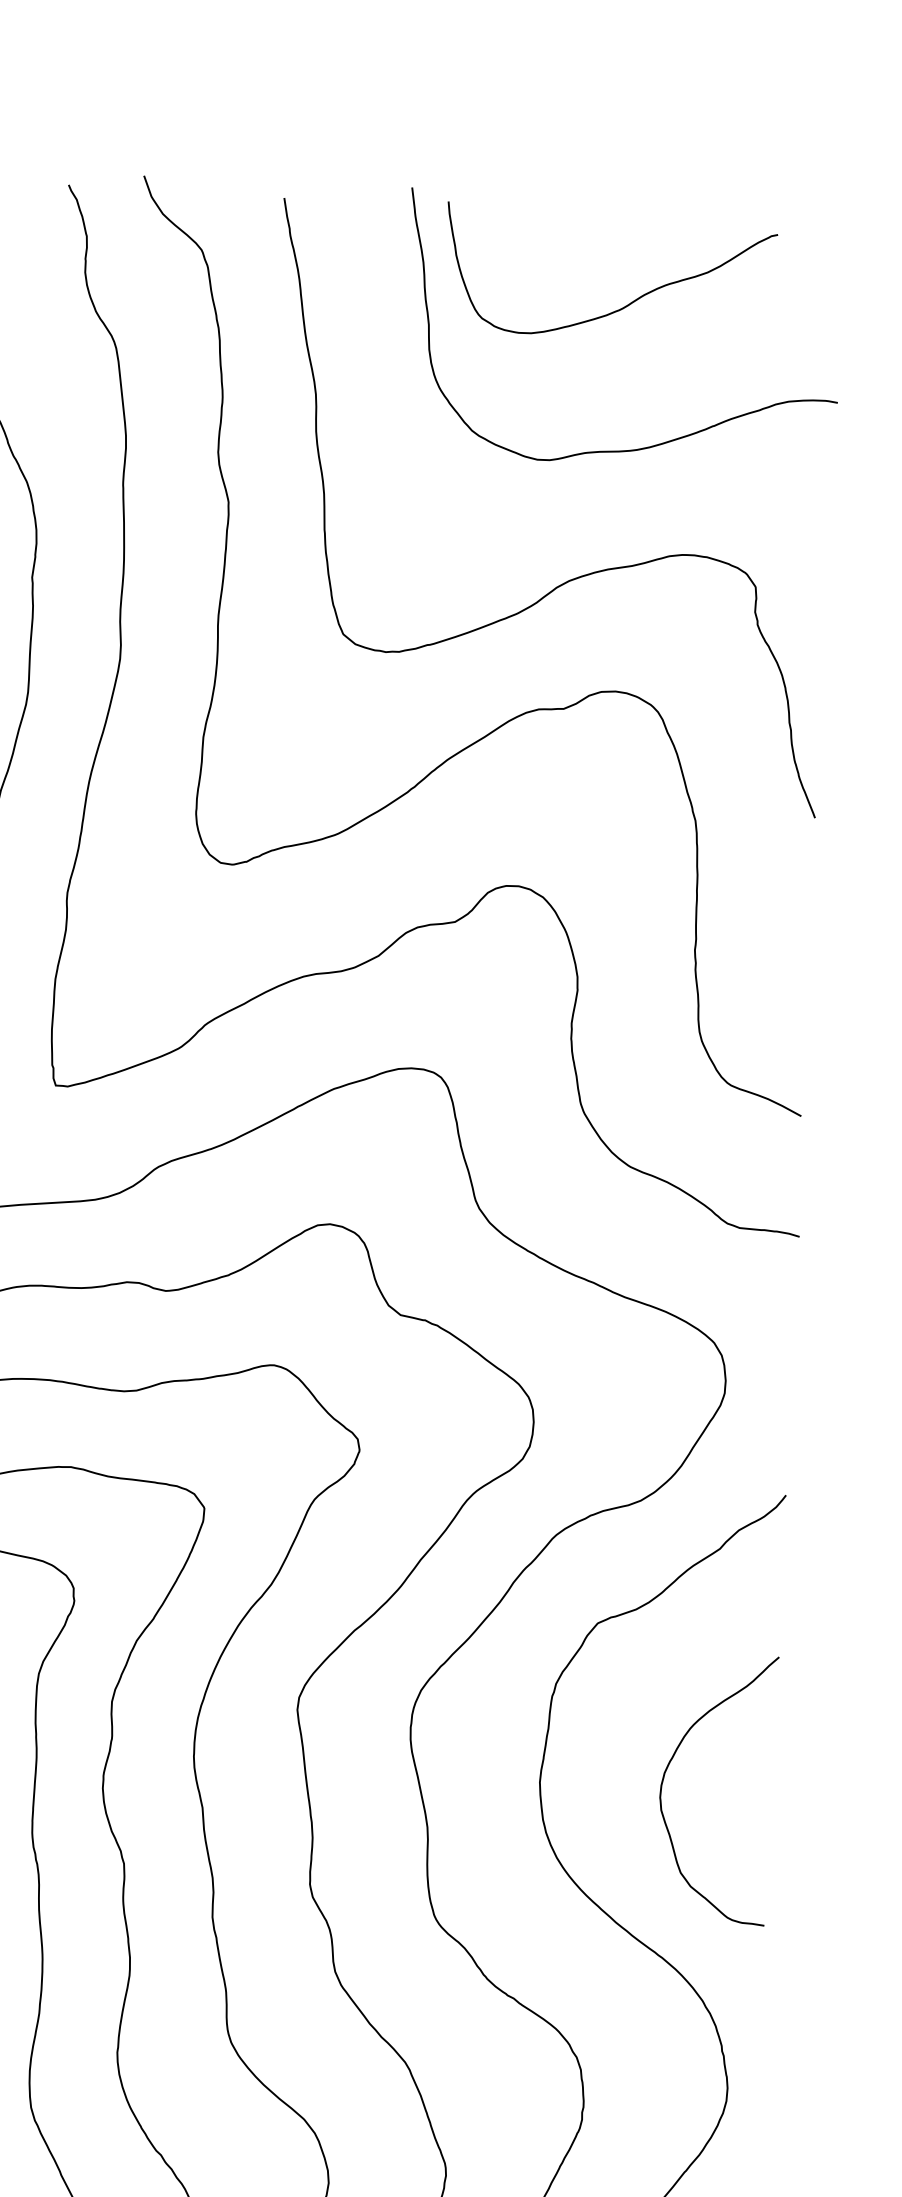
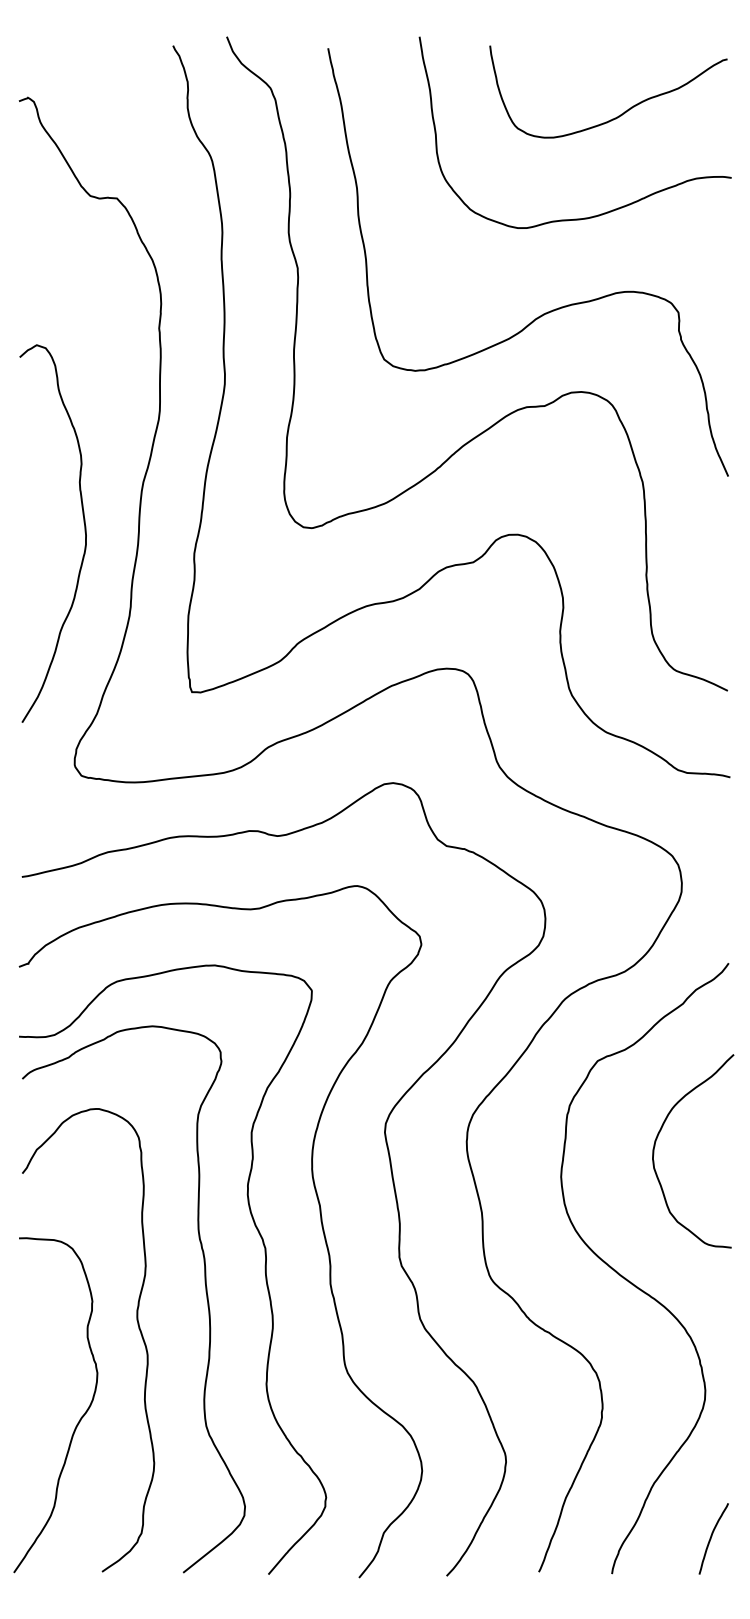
curve: (627, 303) -> (621, 113), moved
curve: (667, 1770) -> (657, 1139), moved

